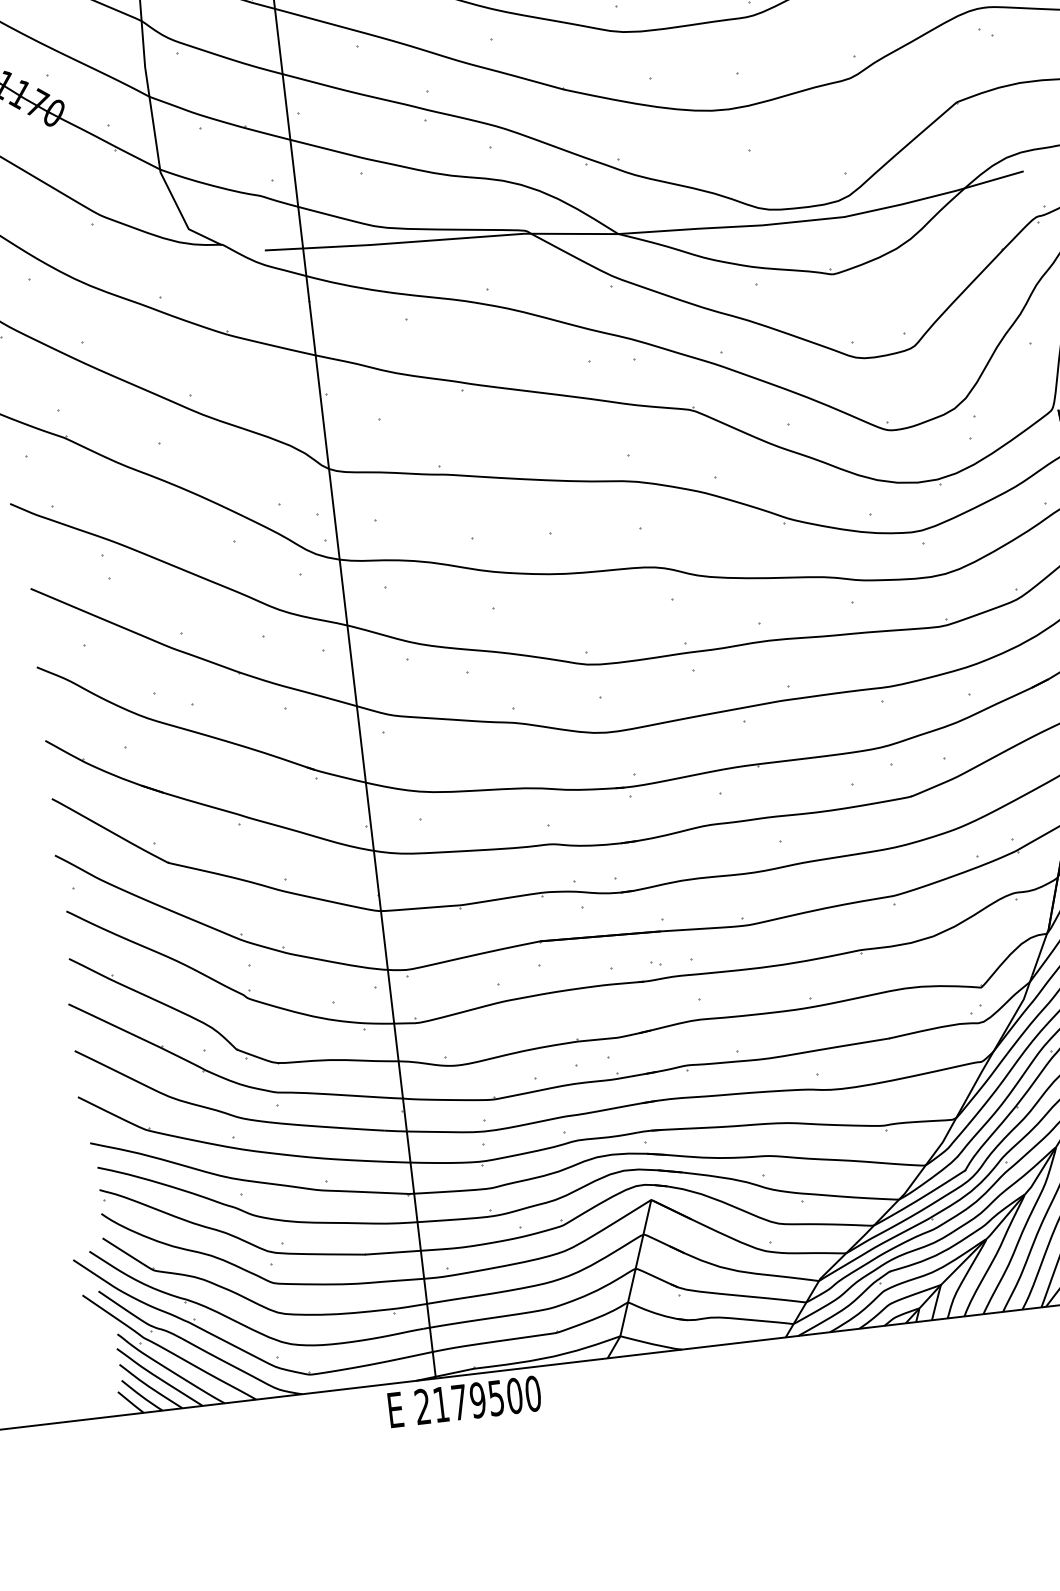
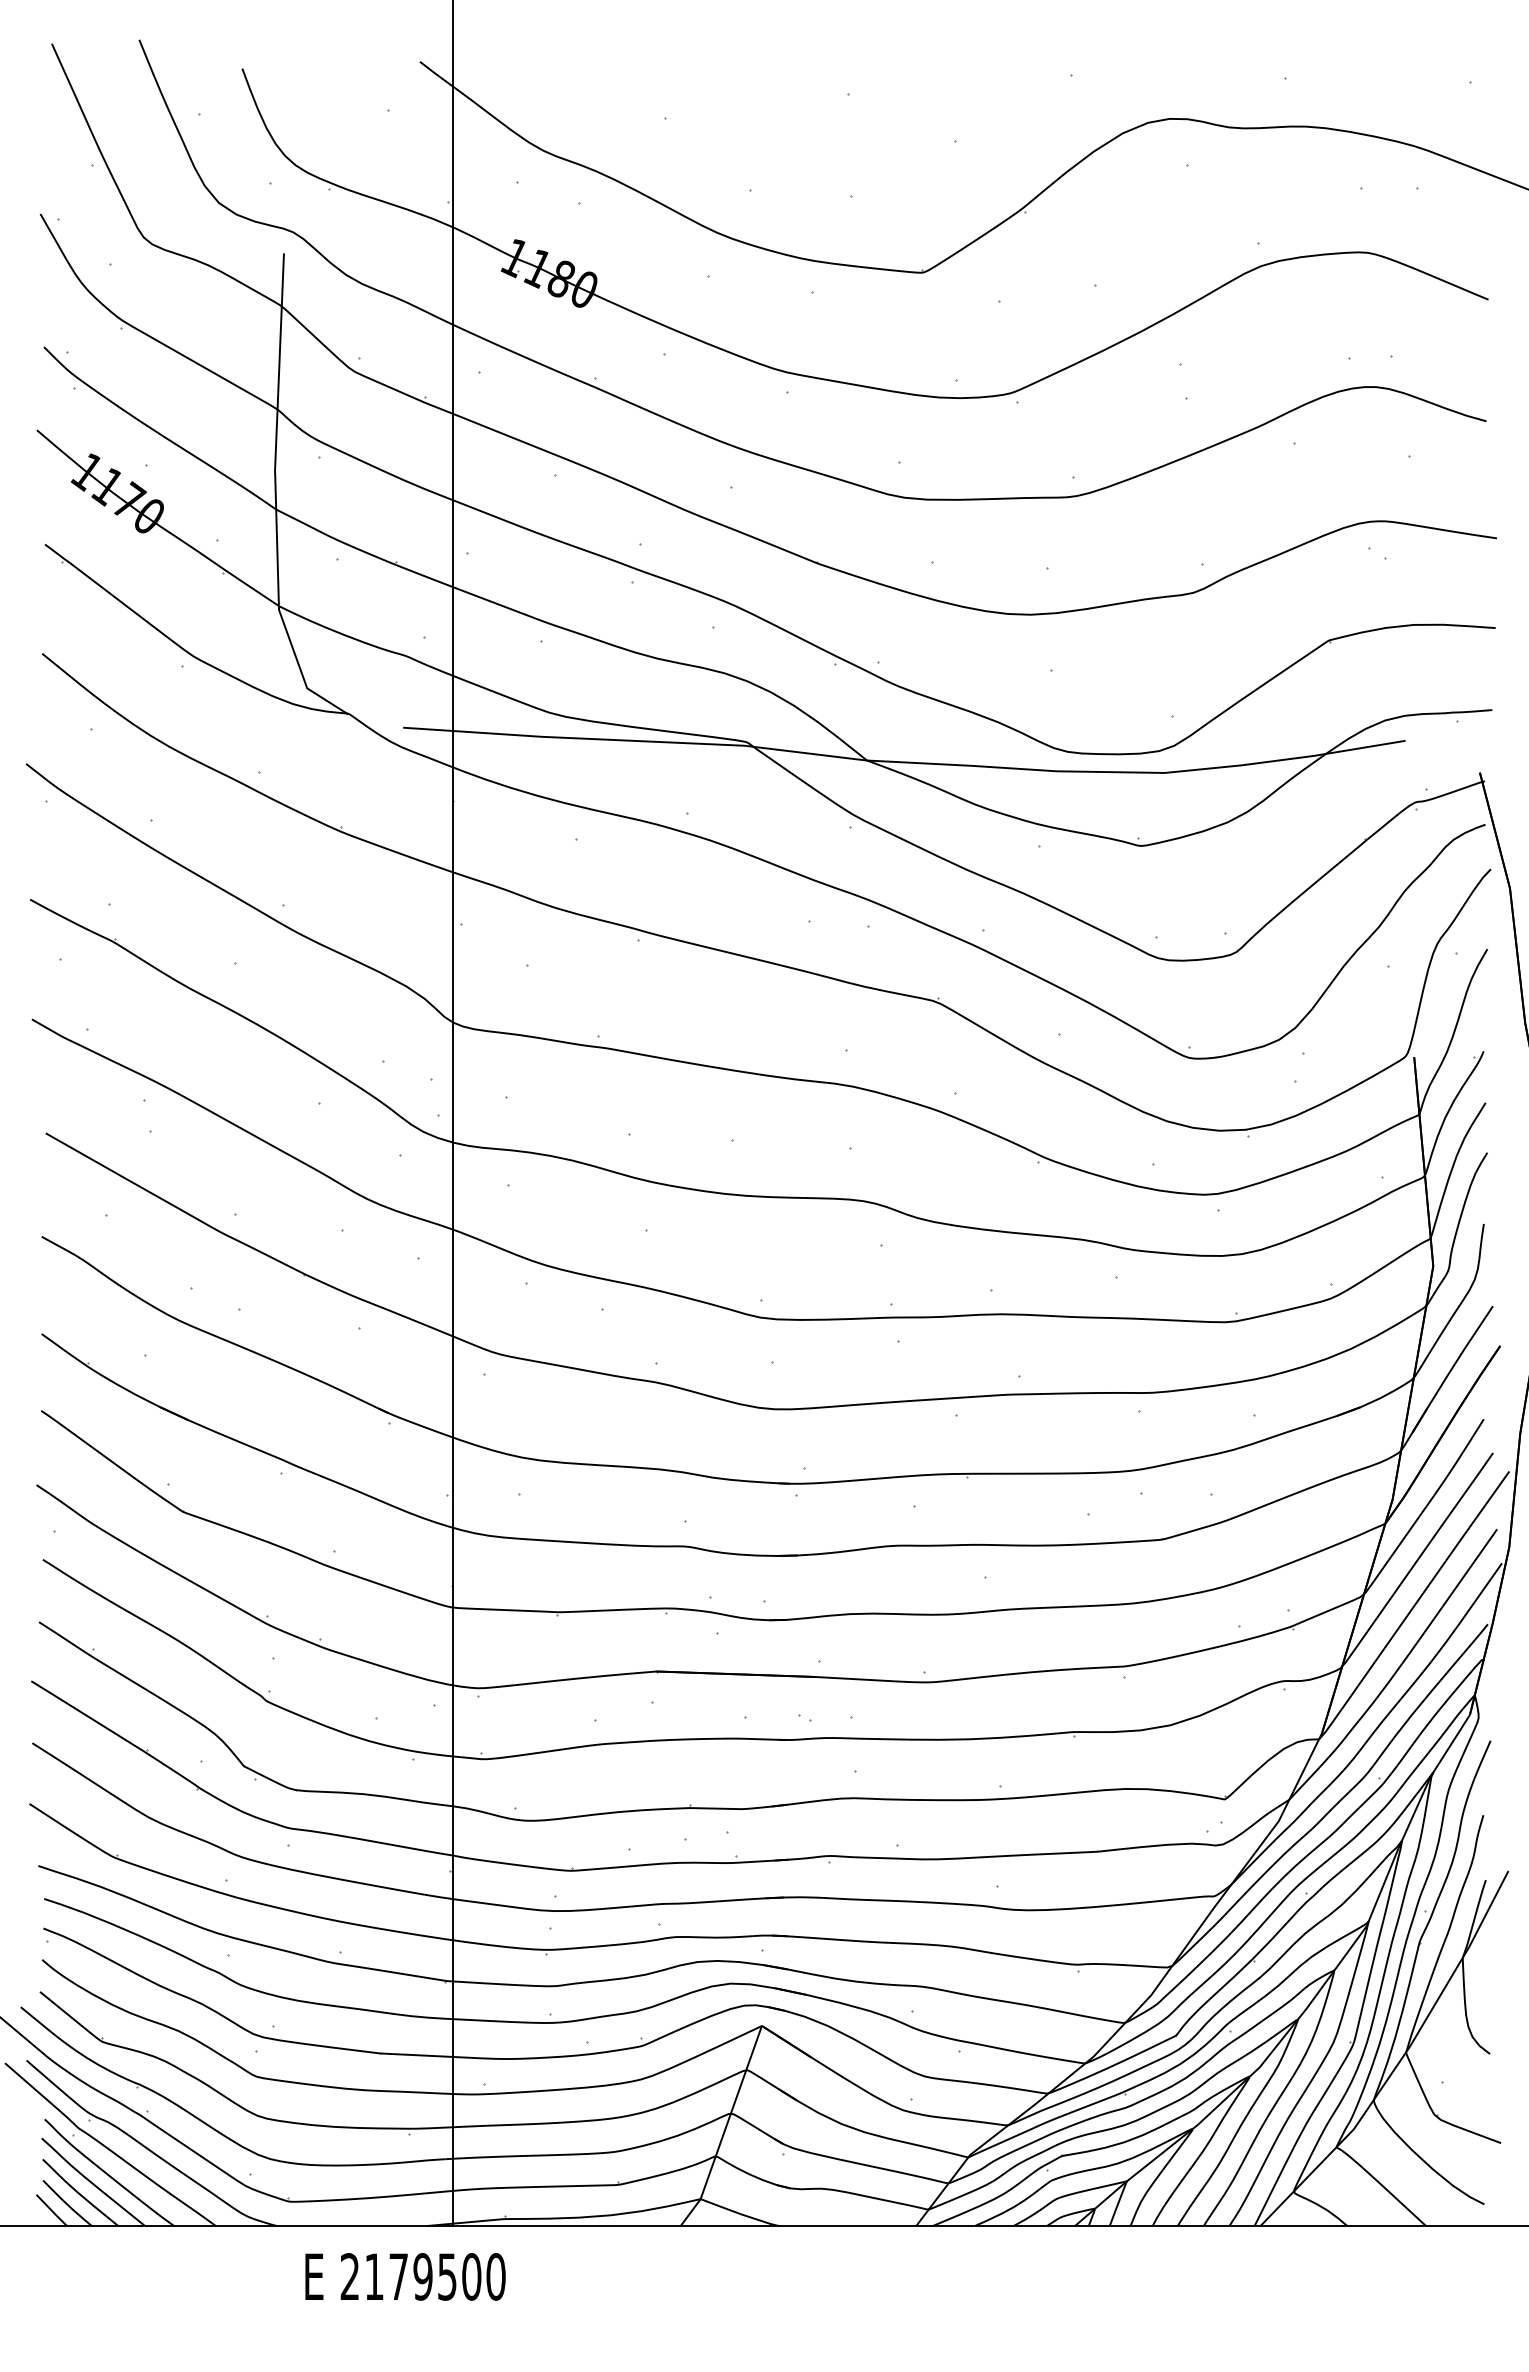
text: (464, 1401) -> (405, 2276), moved

